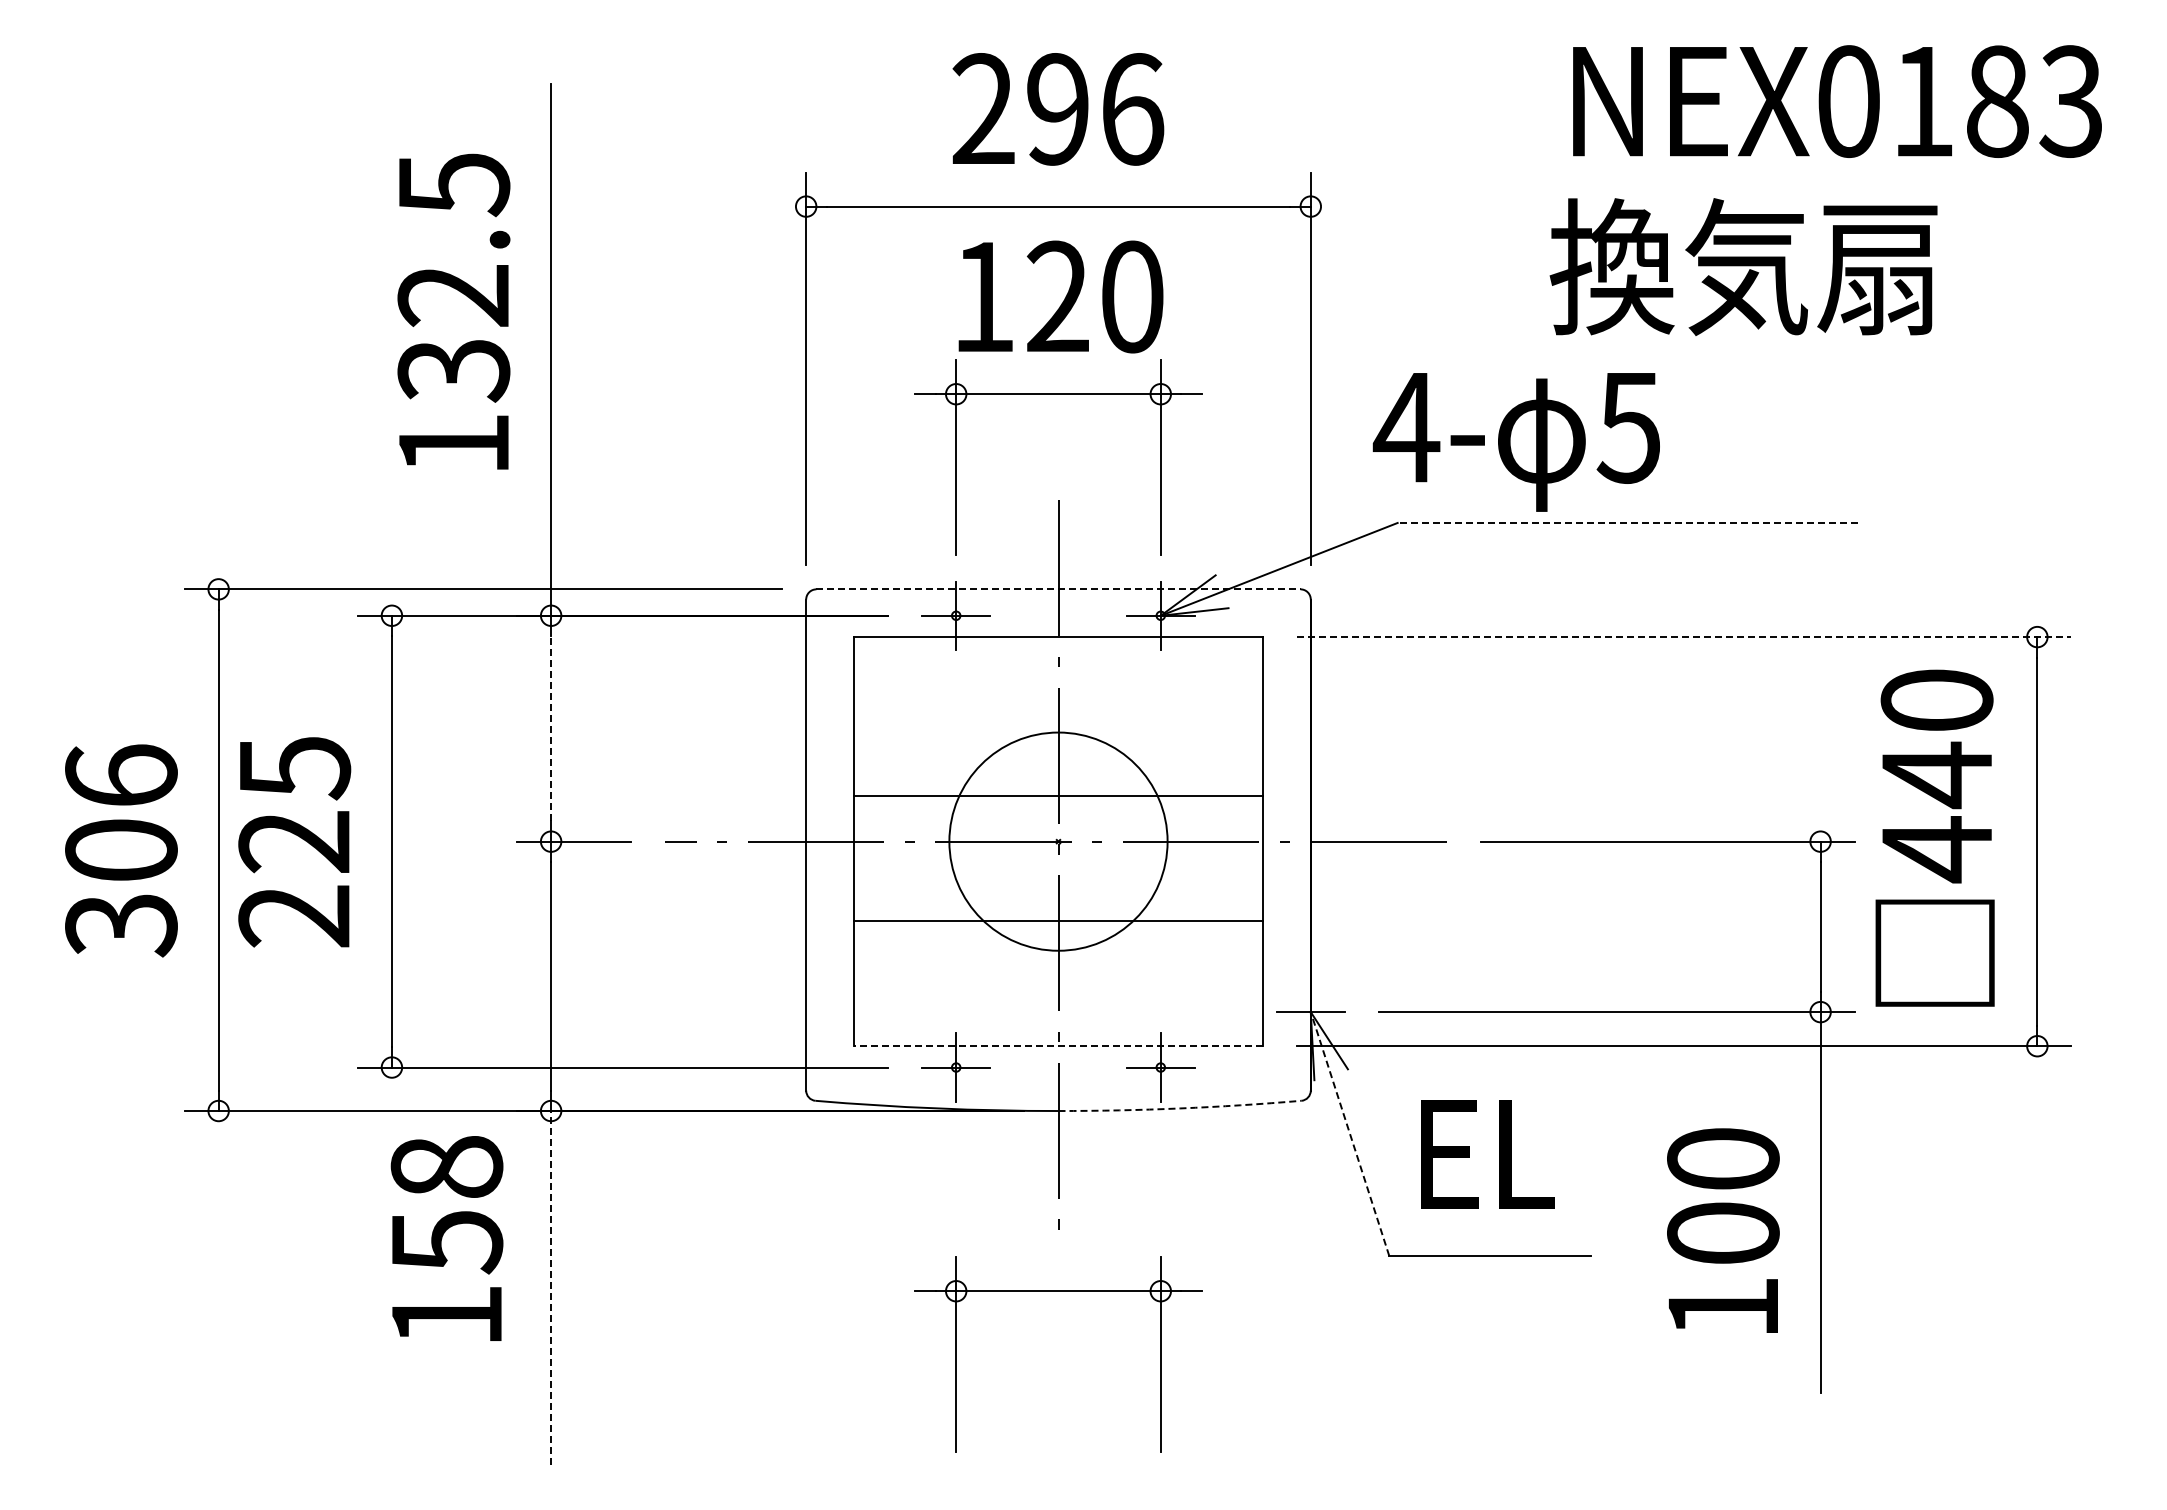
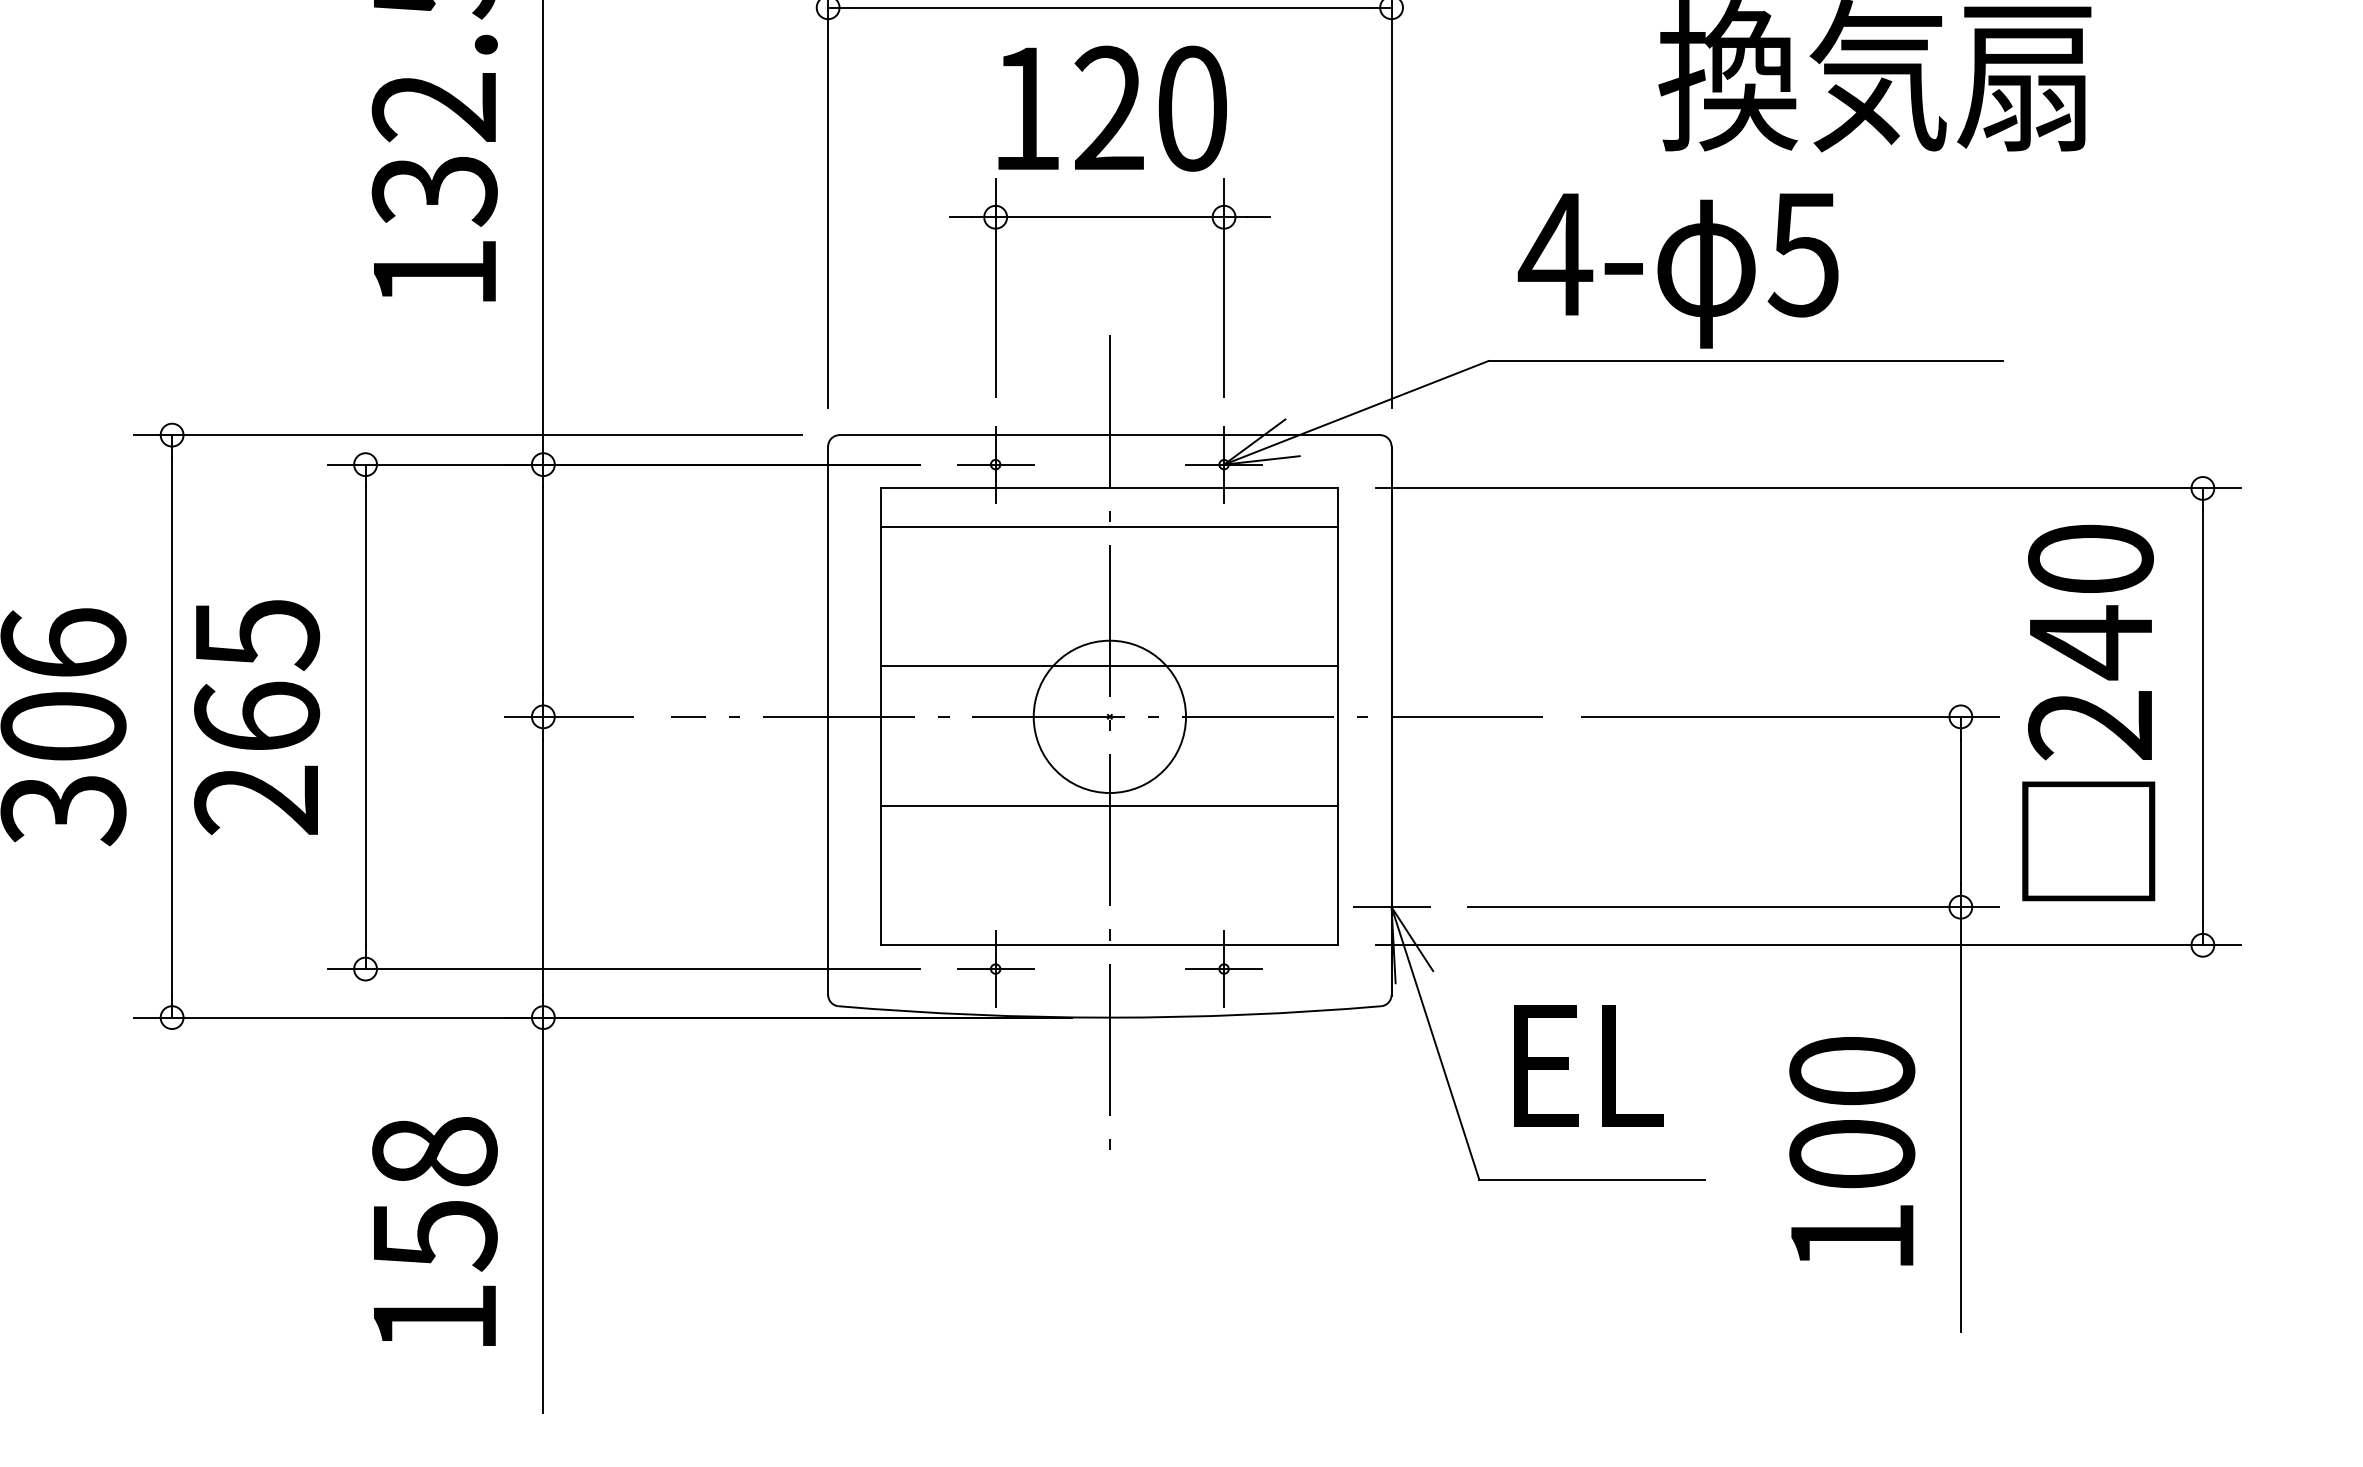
text: (1515, 442) -> (1677, 271), moved
line: (1627, 522) -> (1745, 360), dashed -> solid
line: (1058, 589) -> (1109, 435), dashed -> solid
line: (1684, 637) -> (1808, 488), dashed -> solid
line: (1058, 671) -> (1109, 526), added
line: (551, 728) -> (543, 590), dashed -> solid
text: (294, 841) -> (256, 716), 225 -> 265
circle: (1058, 841) -> (1109, 716), size x0.62
text: (1935, 849) -> (2089, 725), 440 -> 240
line: (1058, 1046) -> (1109, 945), dashed -> solid
arc: (1180, 1108) -> (1246, 1014), dashed -> solid
line: (1349, 1133) -> (1434, 1042), dashed -> solid
text: (446, 1238) -> (434, 1231), moved
line: (551, 1287) -> (543, 1214), dashed -> solid
part: (1058, 1291) -> (1109, 1219), removed

